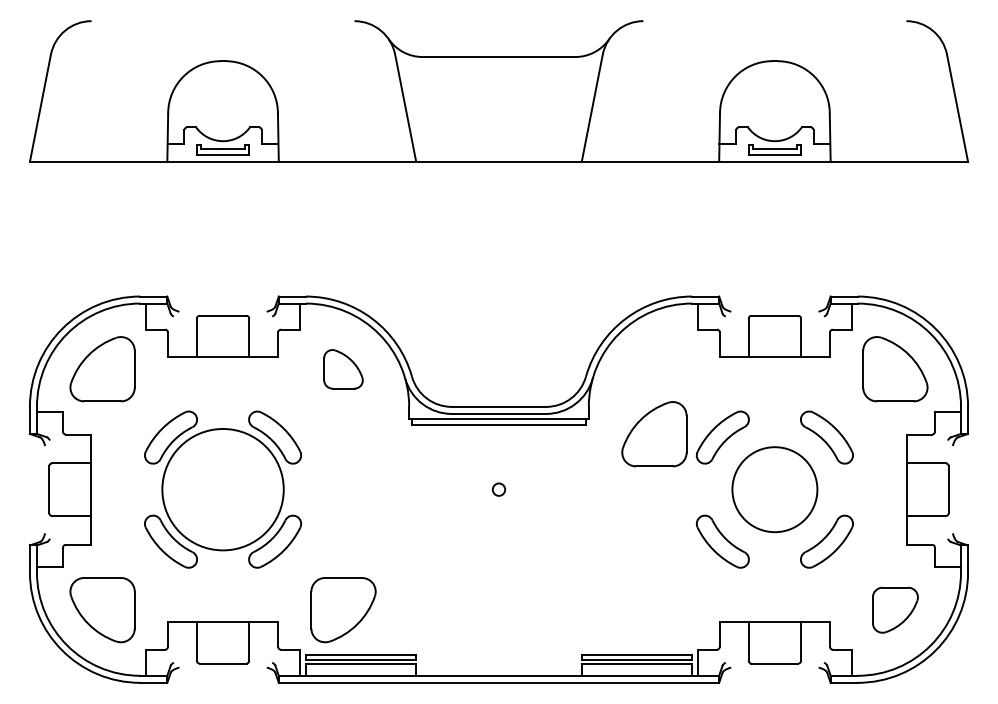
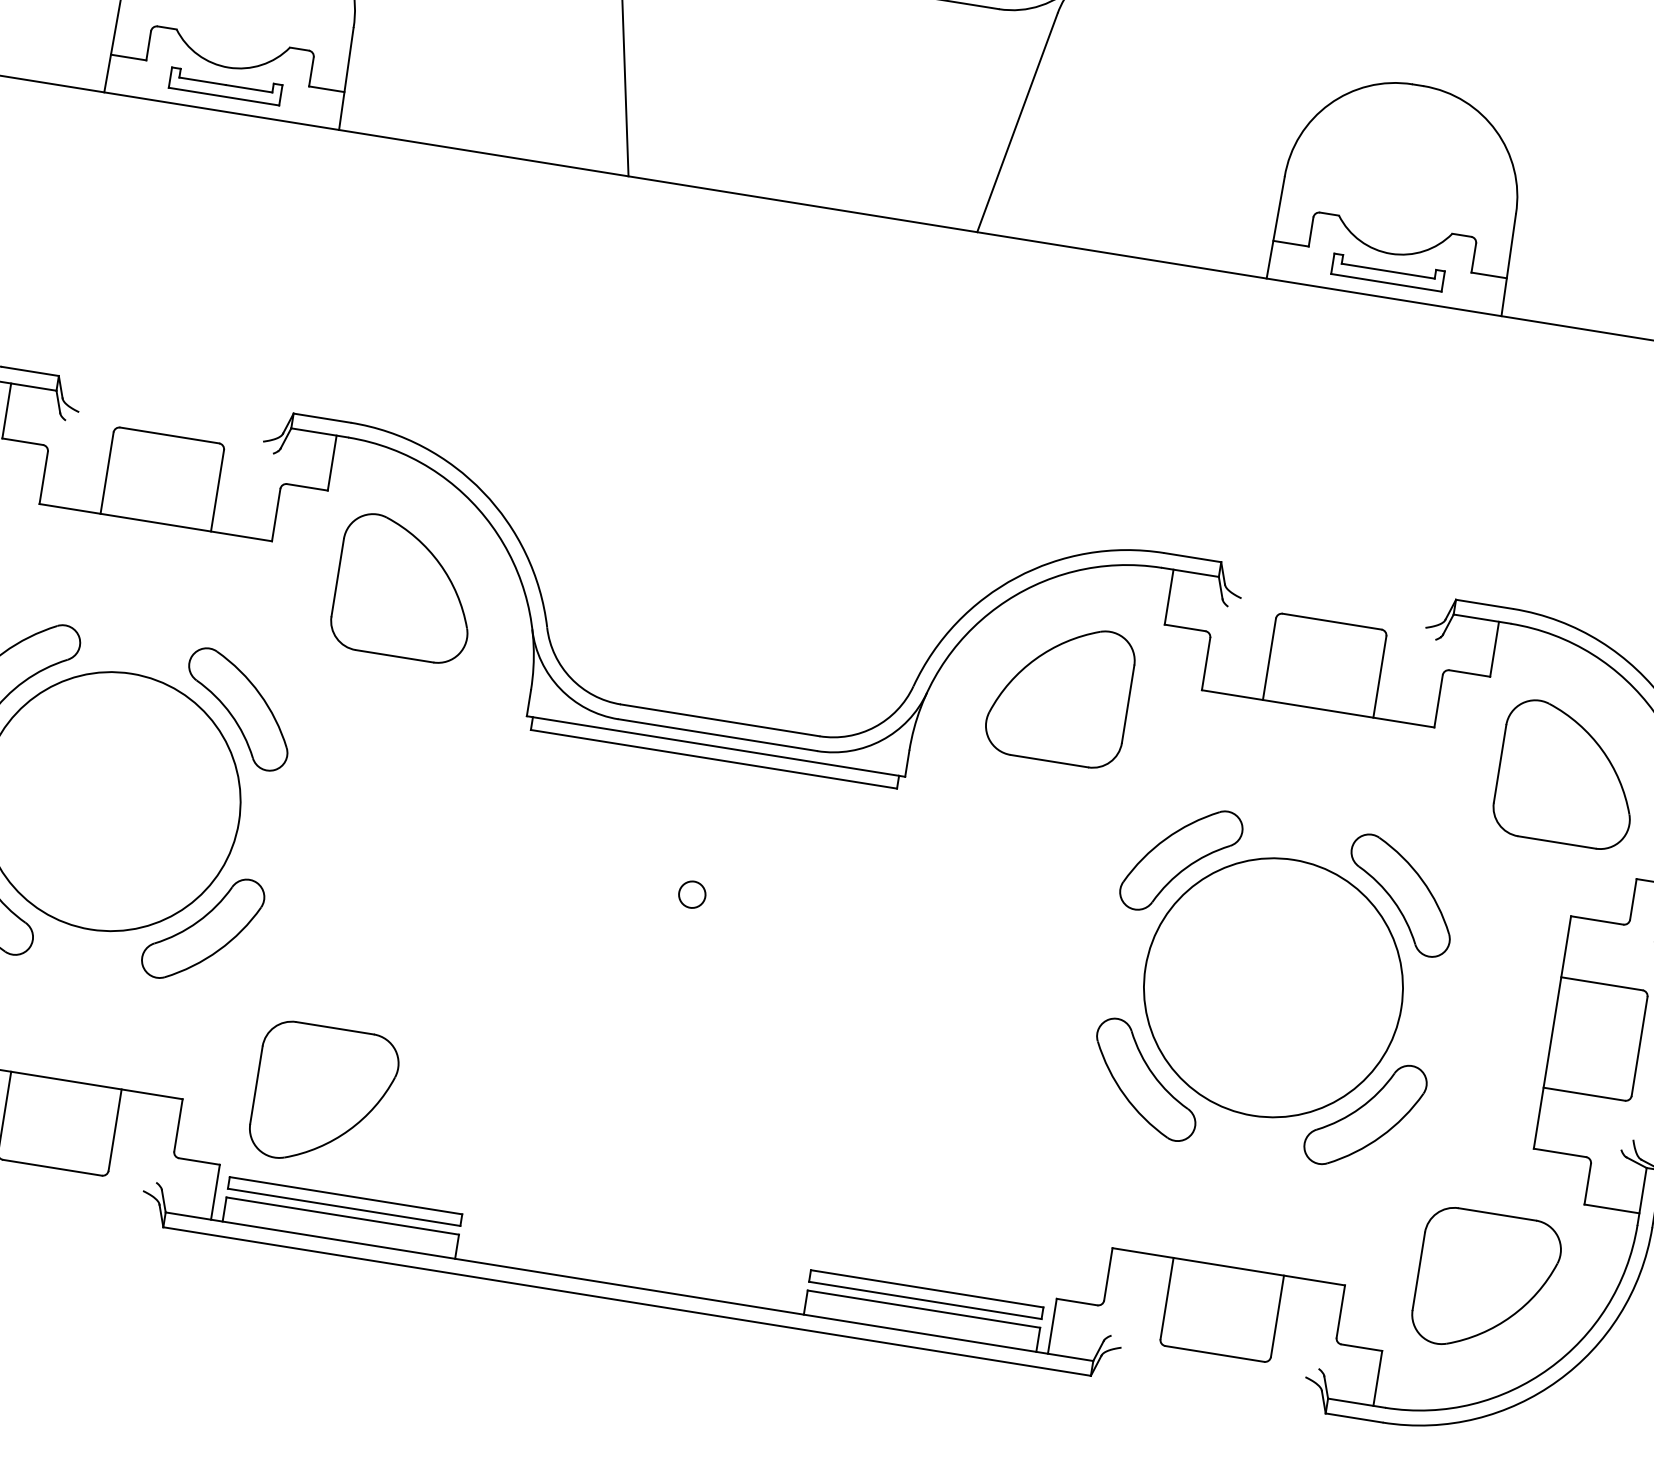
part: (343, 369) -> (405, 589), size x1.67
part: (654, 434) -> (1060, 694), moved
circle: (774, 489) -> (1272, 987), size x1.43
part: (895, 610) -> (1486, 1282), size x1.43

